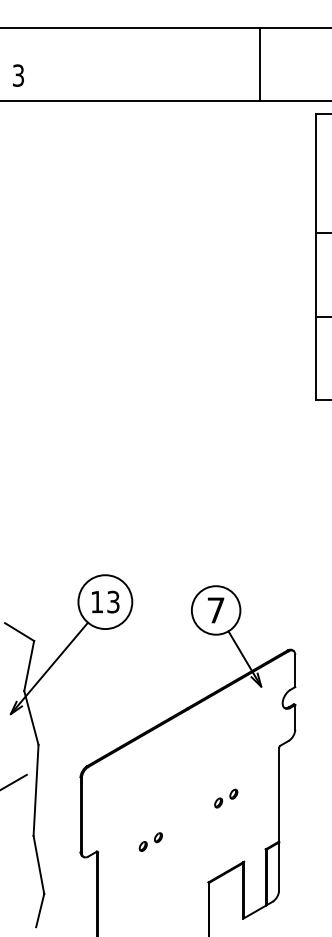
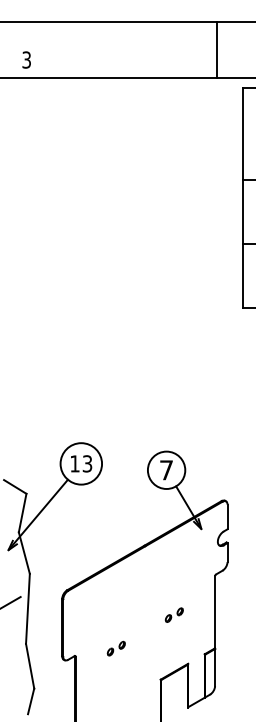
line: (260, 64) -> (217, 49), moved
text: (18, 75) -> (26, 59), moved

